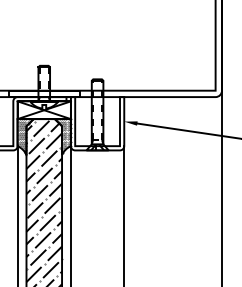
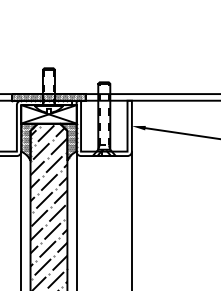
hatch: (42, 94) -> (47, 98), added

